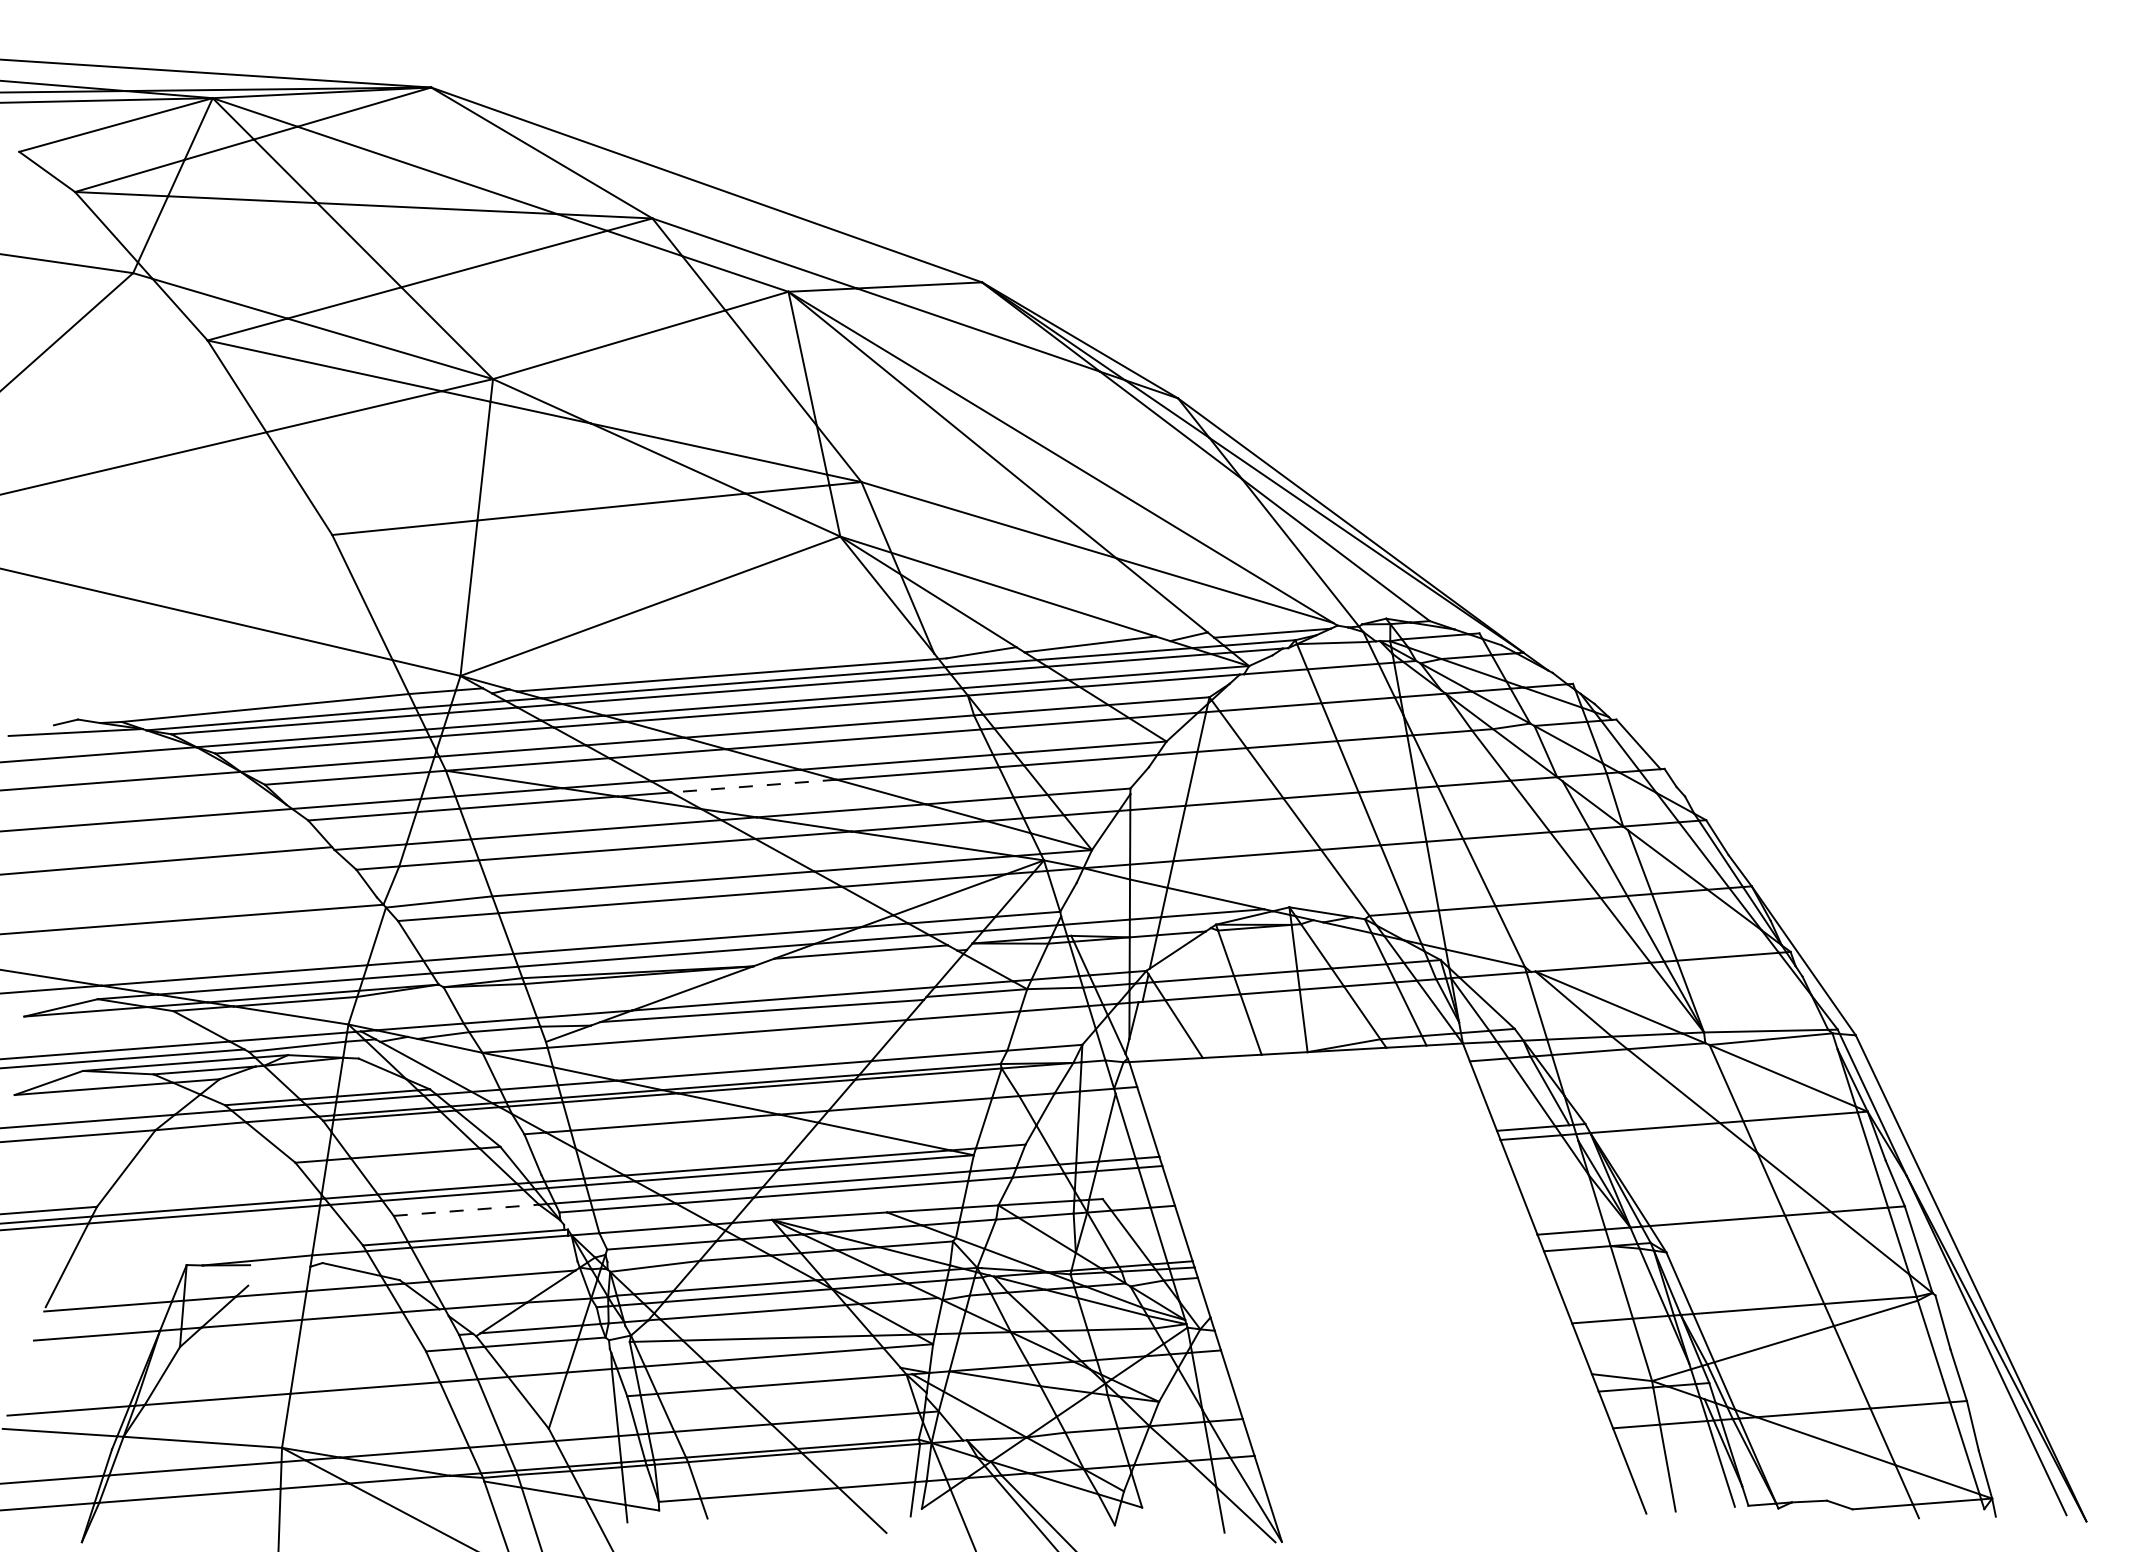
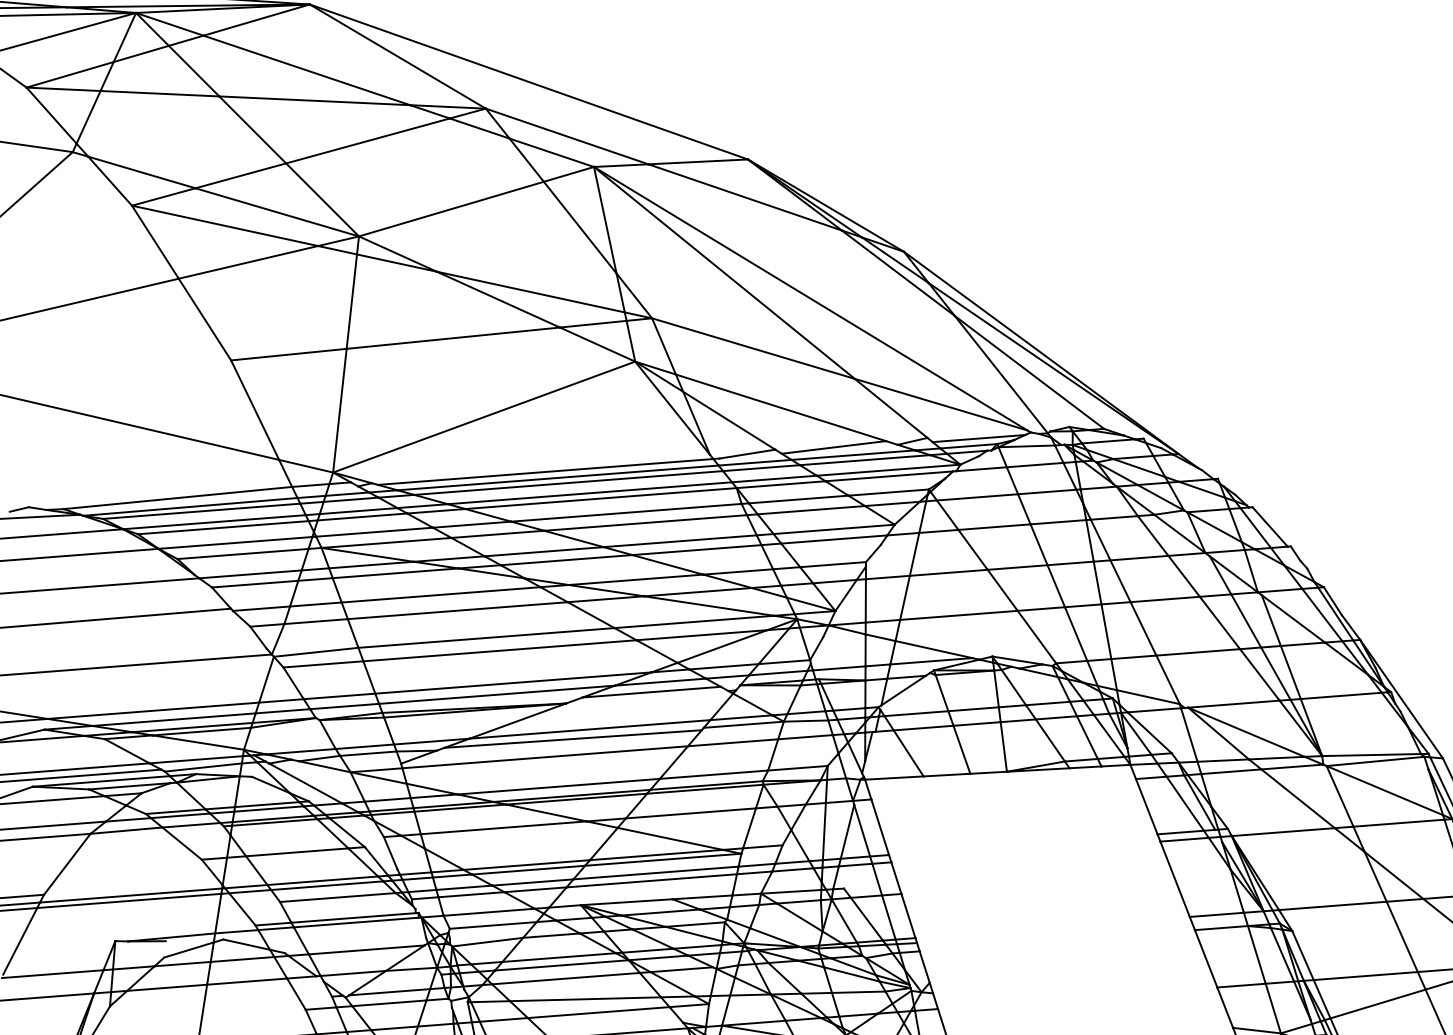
line: (754, 786) -> (566, 560), dashed -> solid
line: (466, 1210) -> (337, 897), dashed -> solid
line: (279, 1275) -> (189, 949), added

